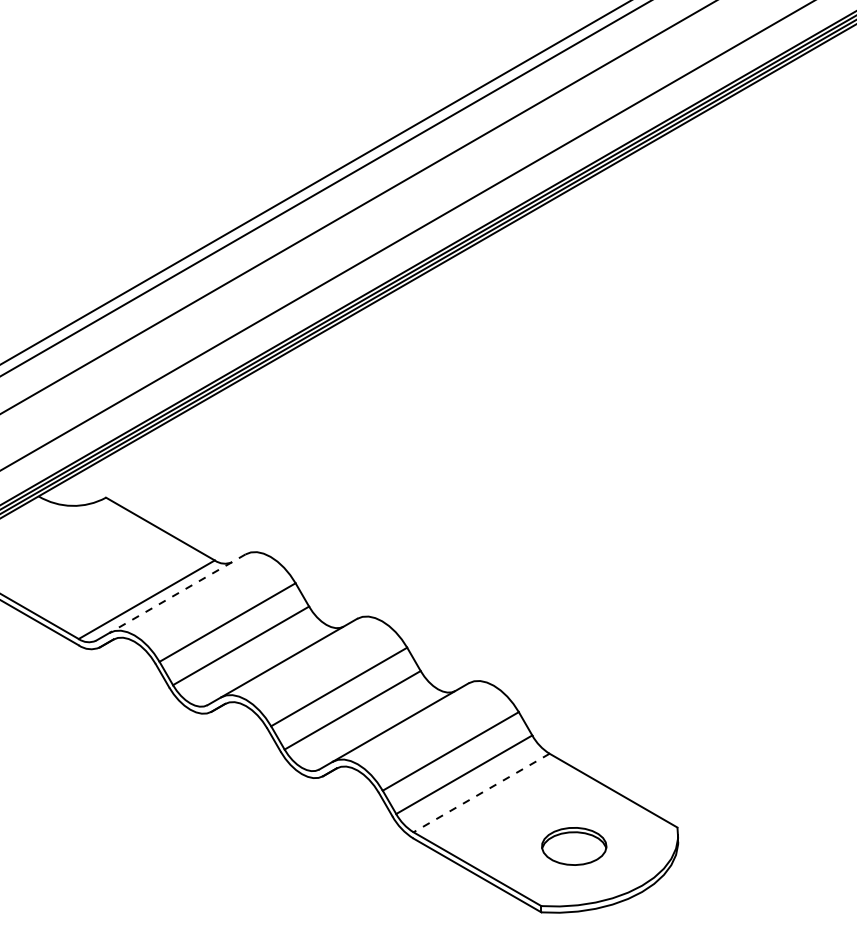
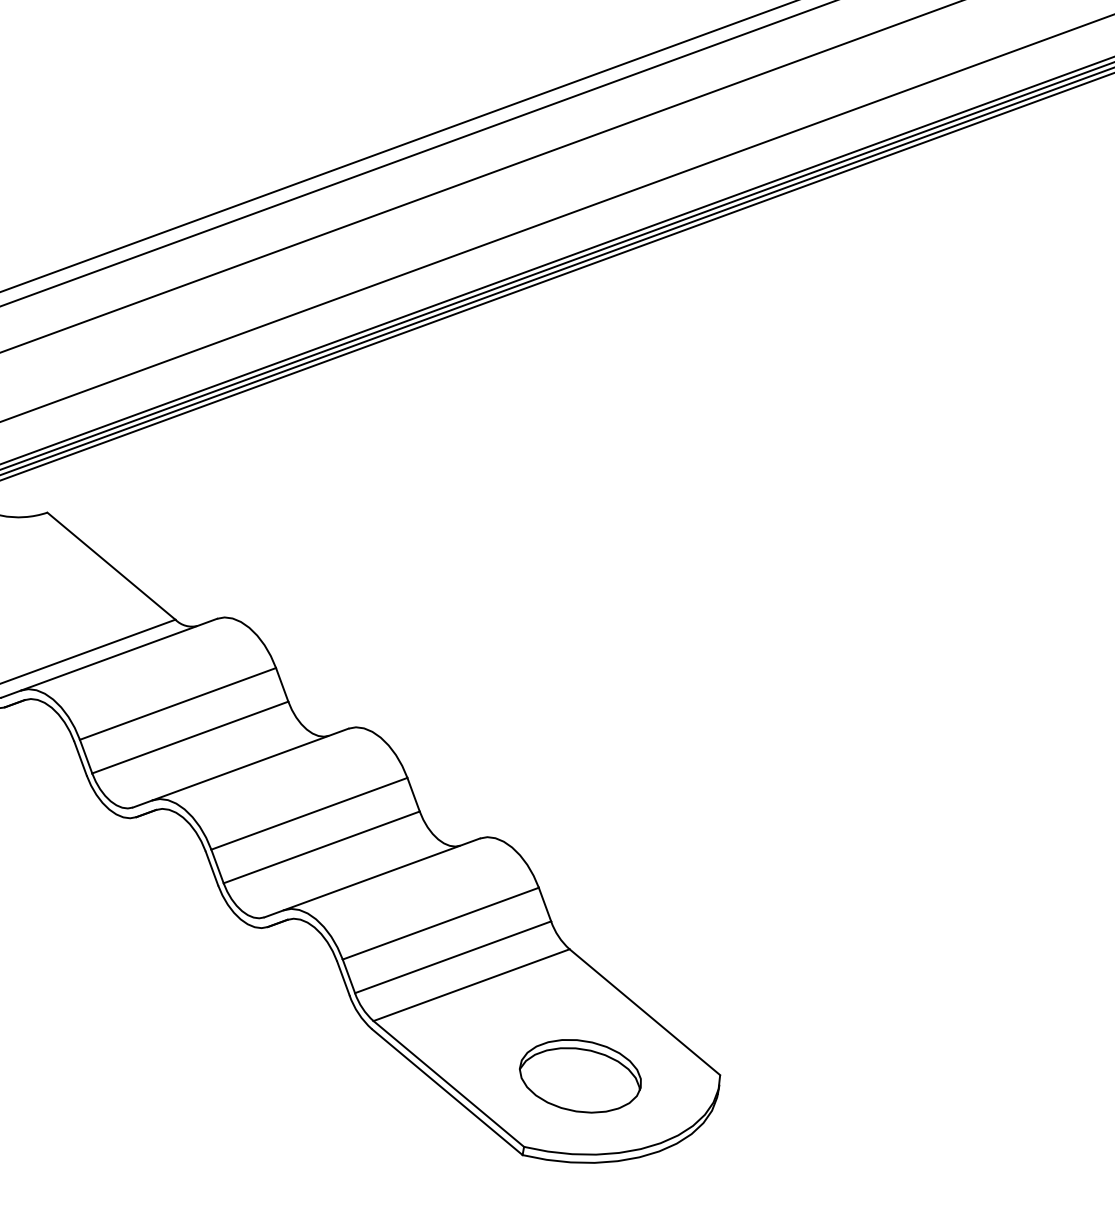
line: (177, 593) -> (119, 654), dashed -> solid
line: (481, 793) -> (471, 985), dashed -> solid
part: (574, 846) -> (581, 1076), size x1.43

